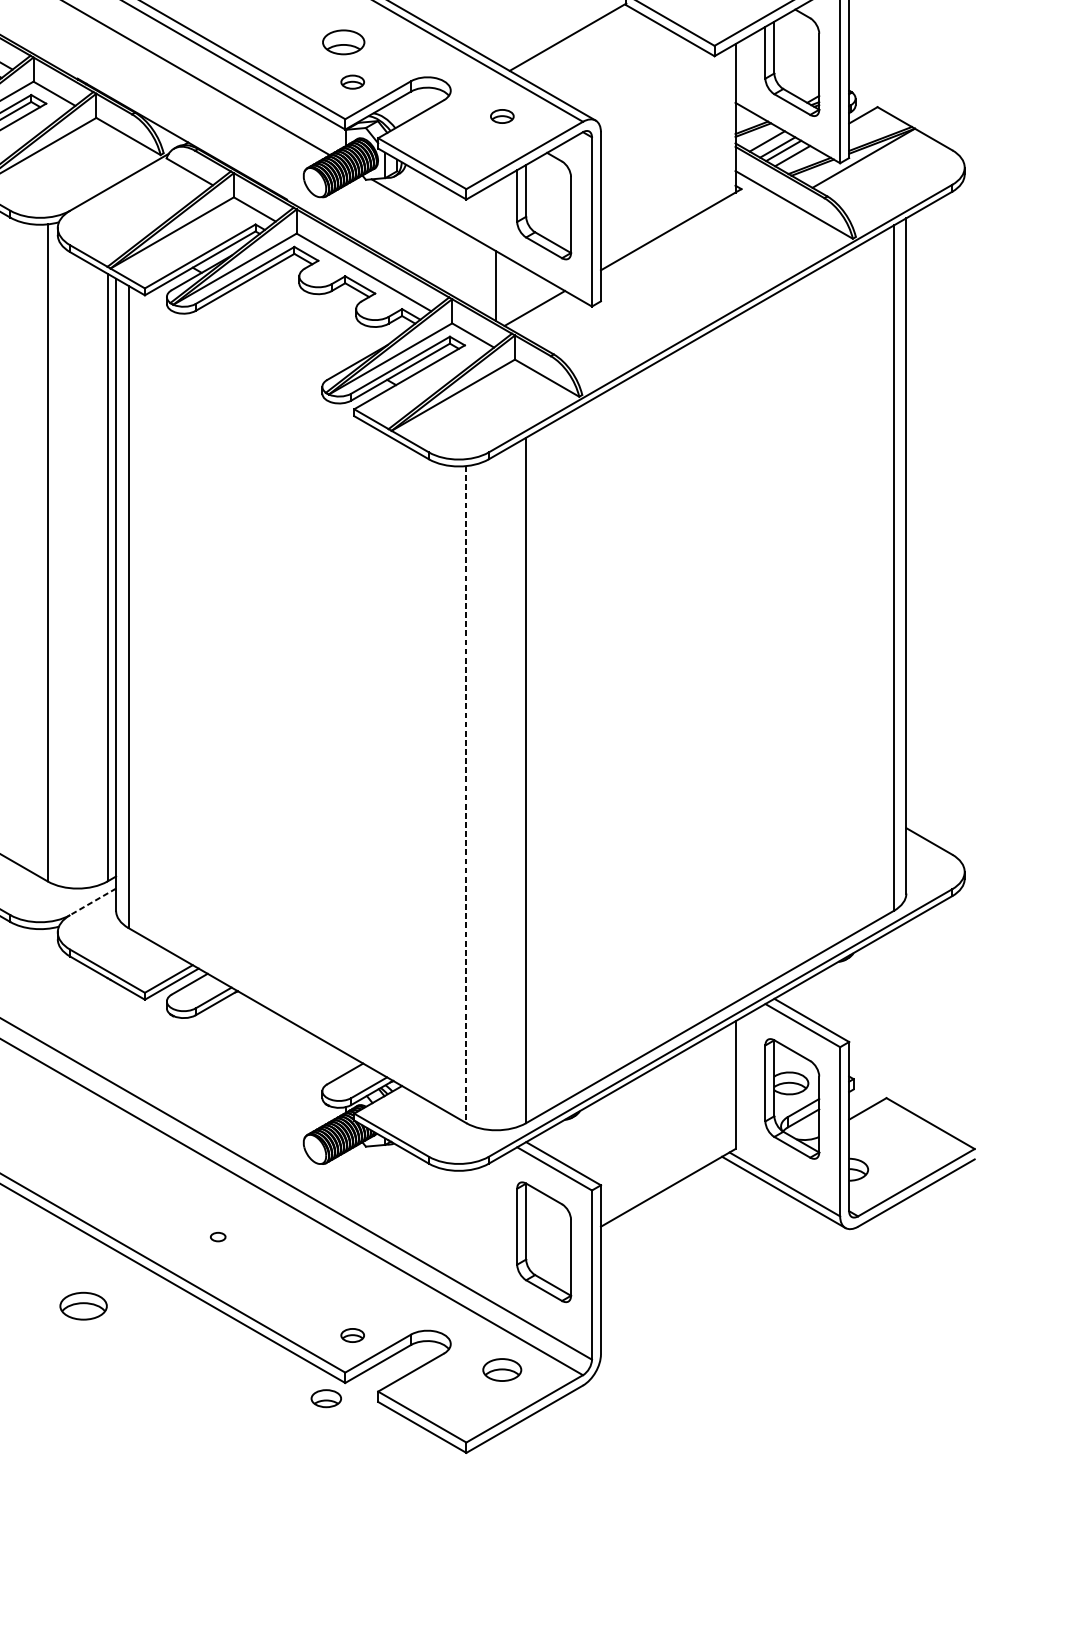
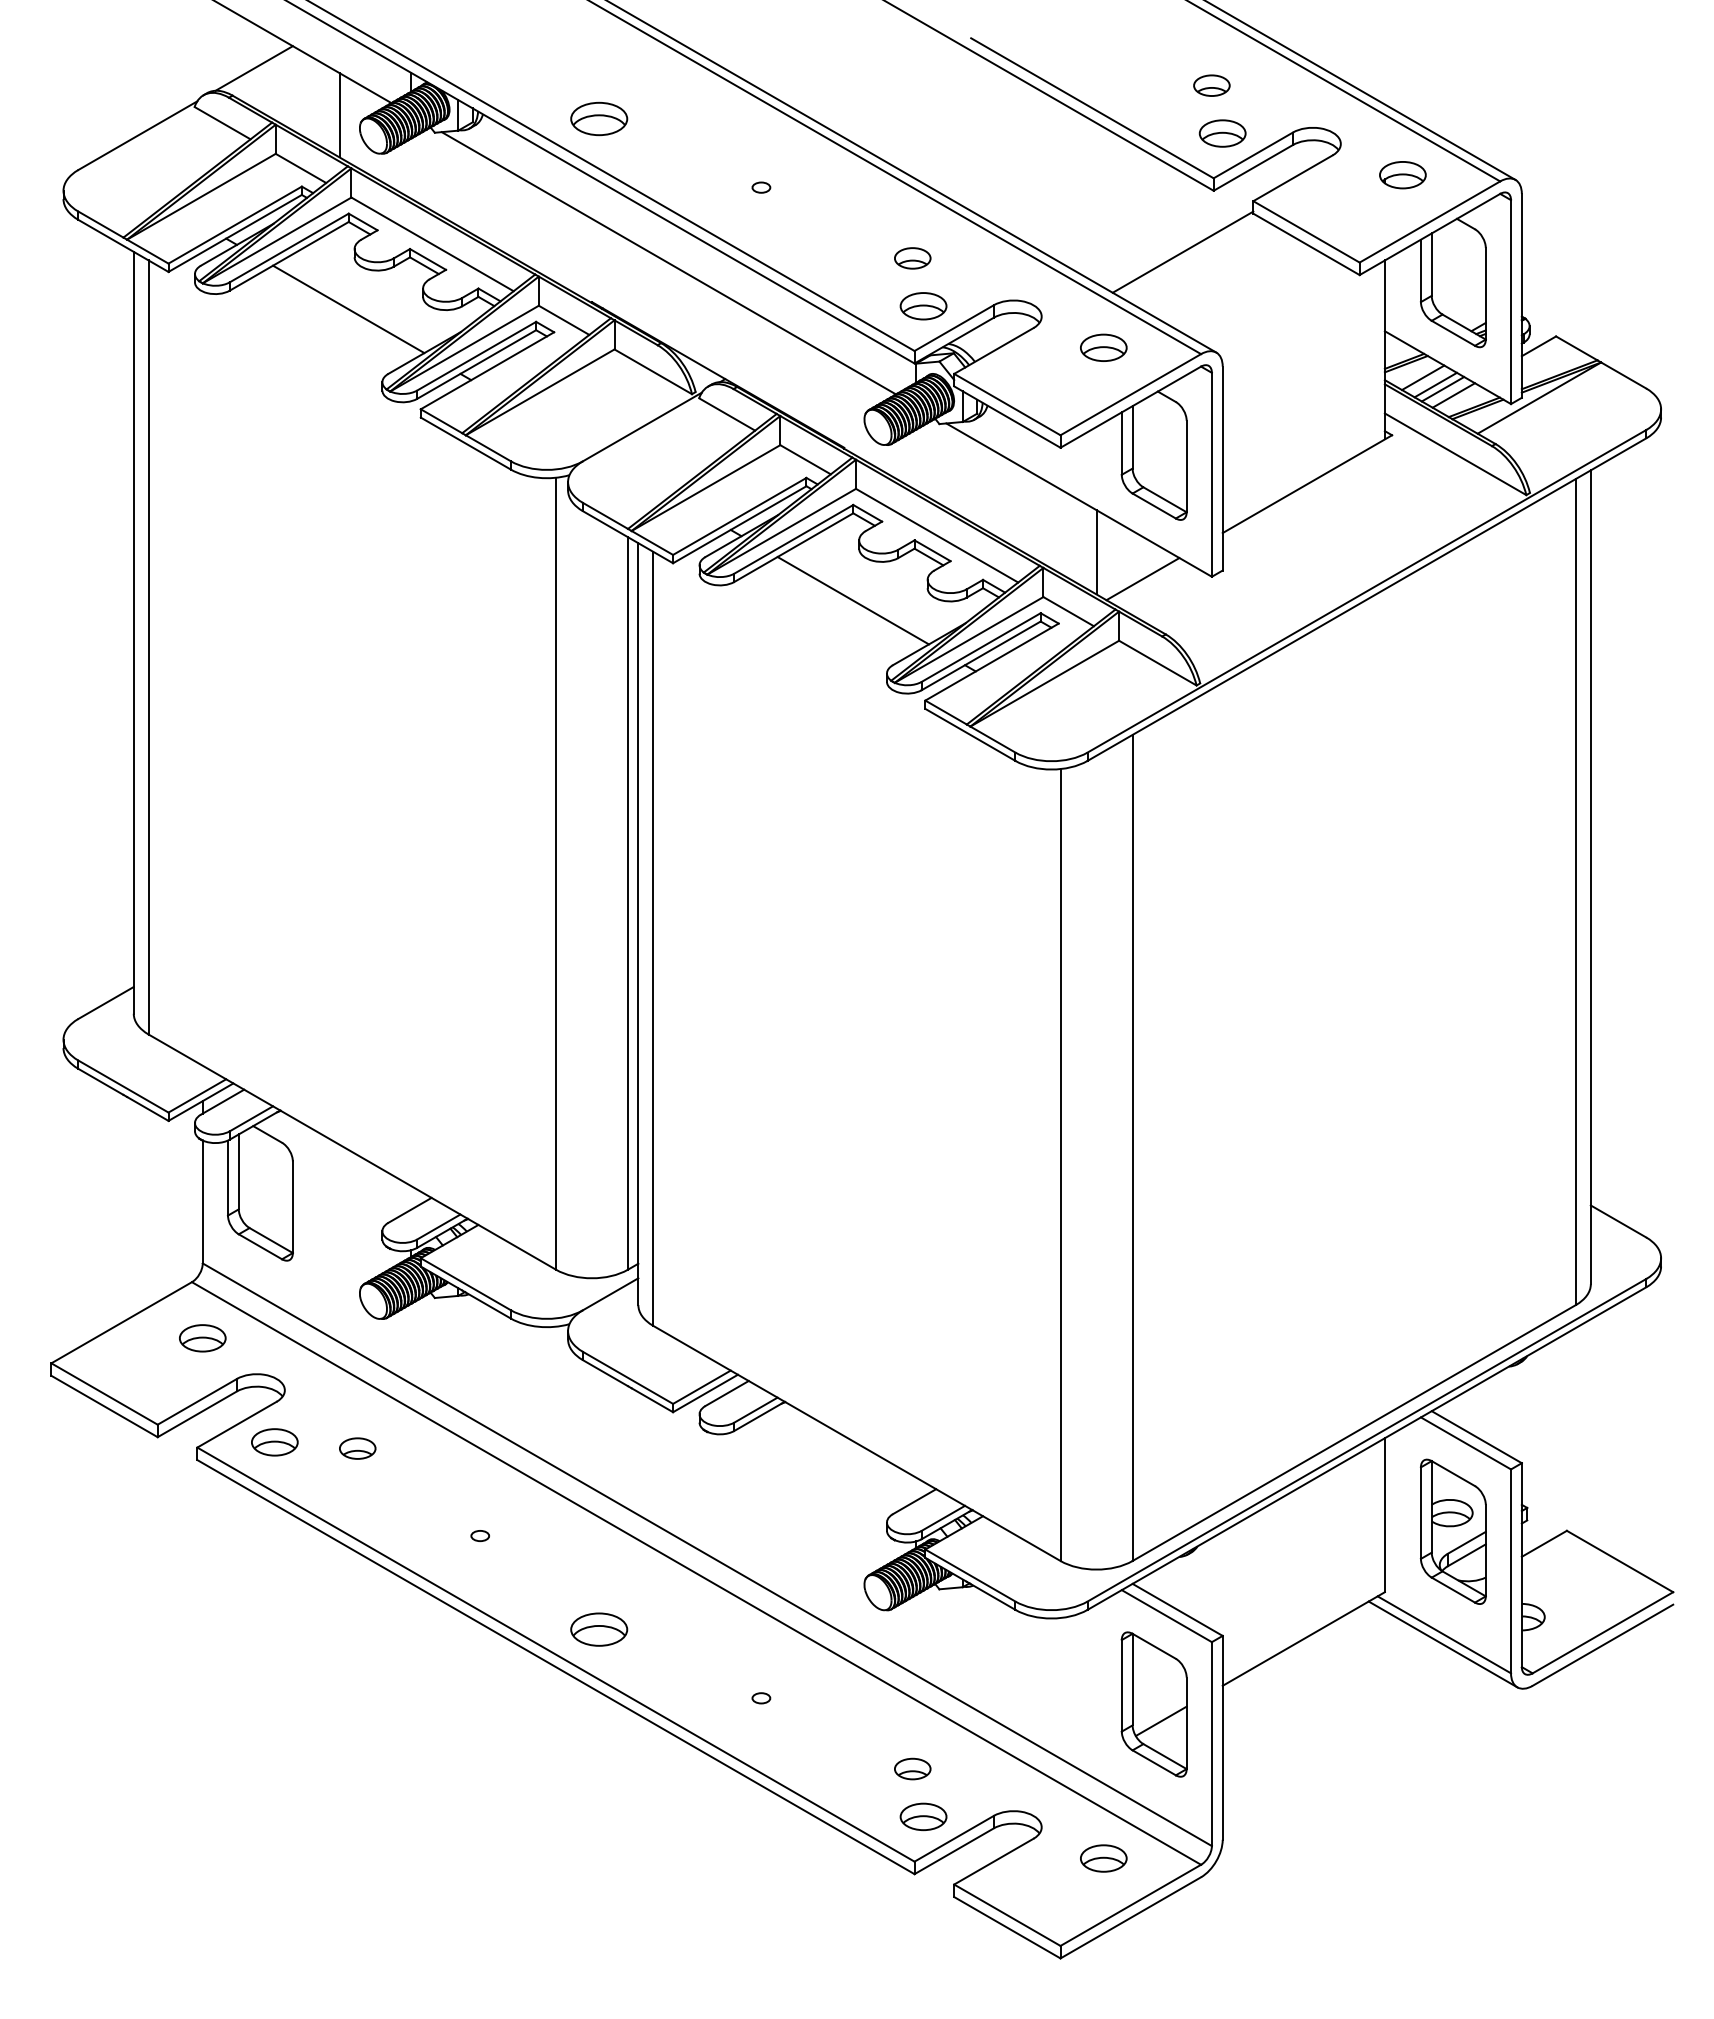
part: (343, 42) -> (912, 258), size x0.71
part: (352, 82) -> (923, 306), size x1.67
part: (502, 116) -> (1103, 347), size x1.67
line: (293, 326) -> (852, 600), added
line: (466, 795) -> (1060, 1165), dashed -> solid
line: (93, 902) -> (610, 1294), dashed -> solid
line: (549, 1256) -> (1160, 1721), added
part: (83, 1306) -> (599, 1629), moved
part: (352, 1335) -> (923, 1816), size x1.67
part: (326, 1398) -> (912, 1768), moved

